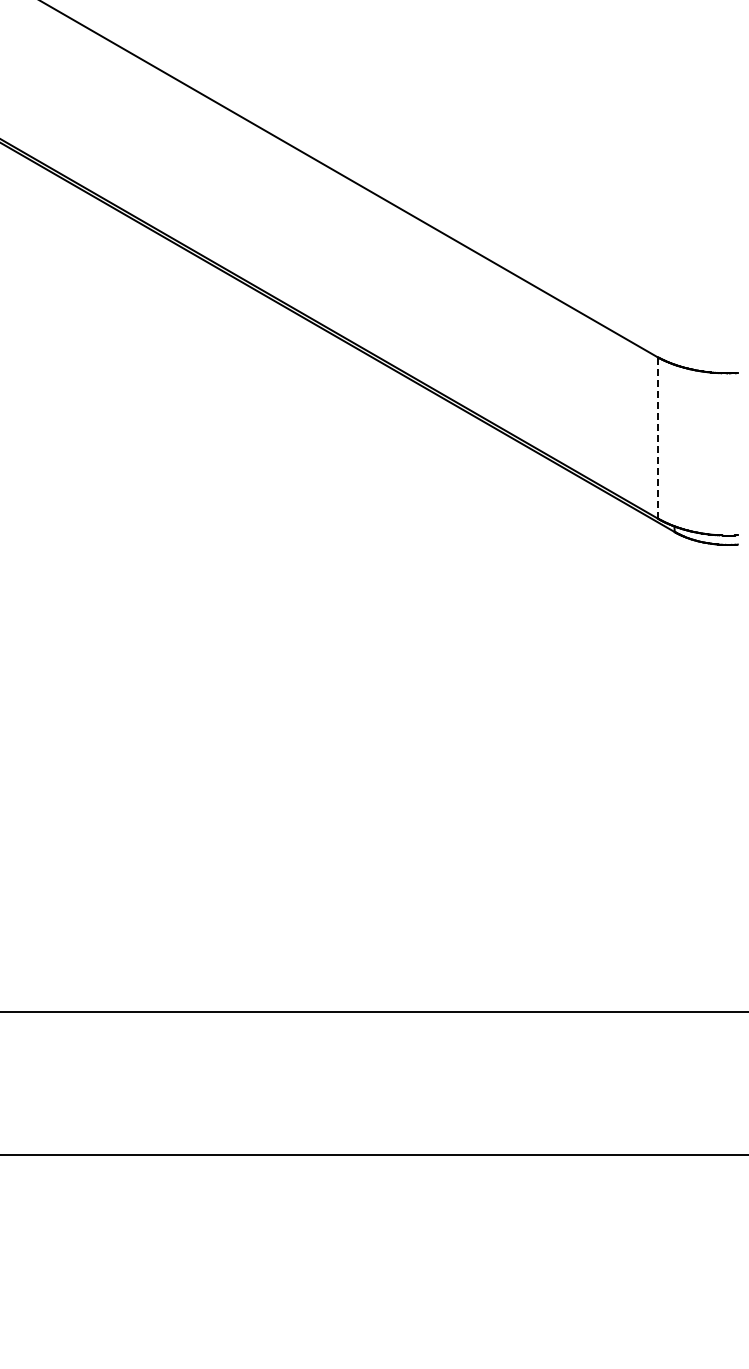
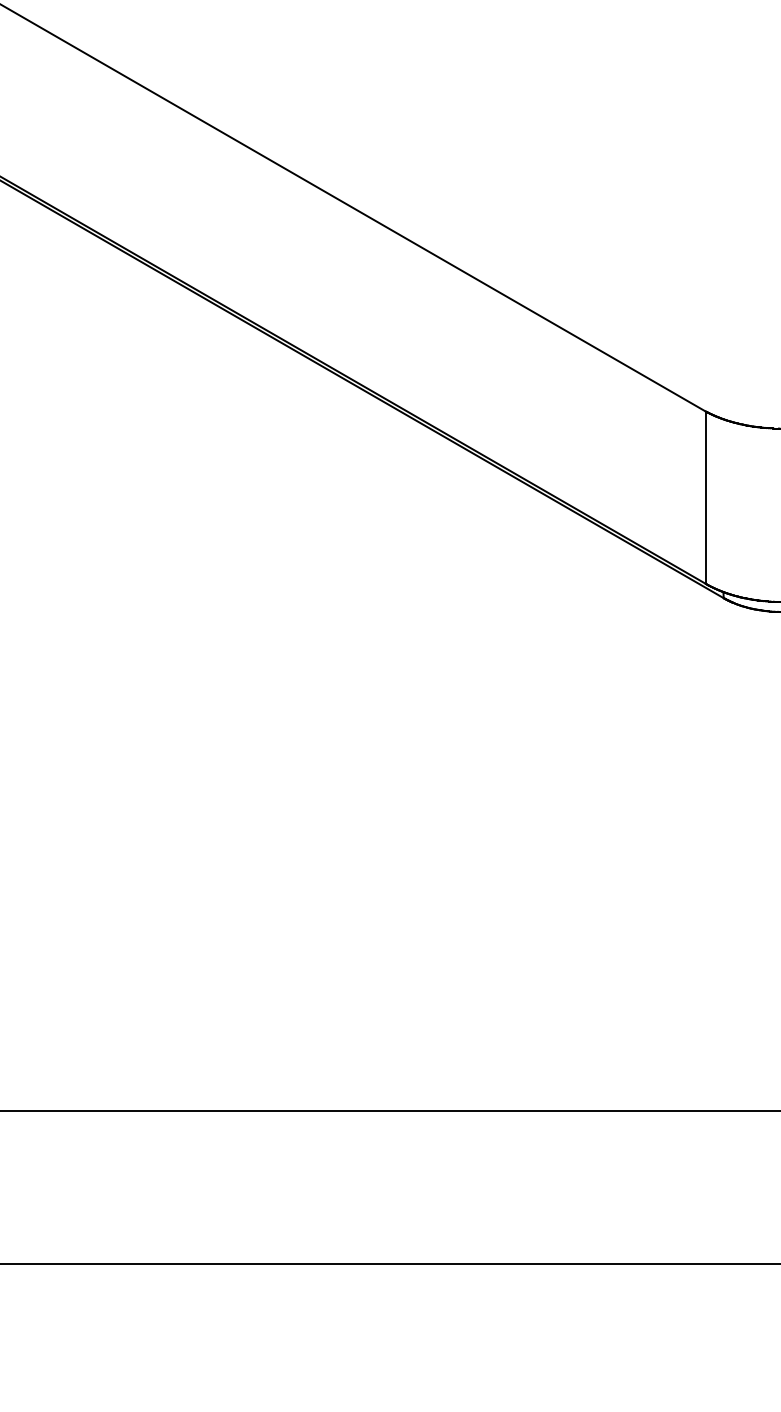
line: (657, 438) -> (705, 498), dashed -> solid

